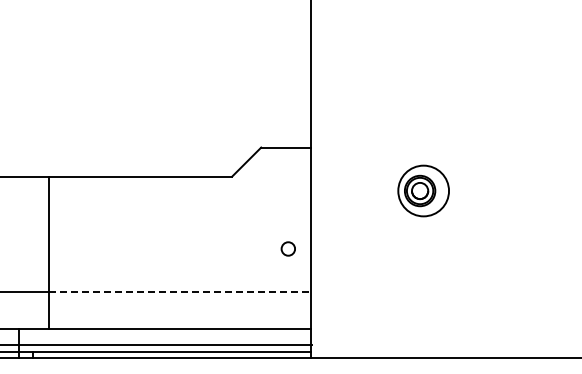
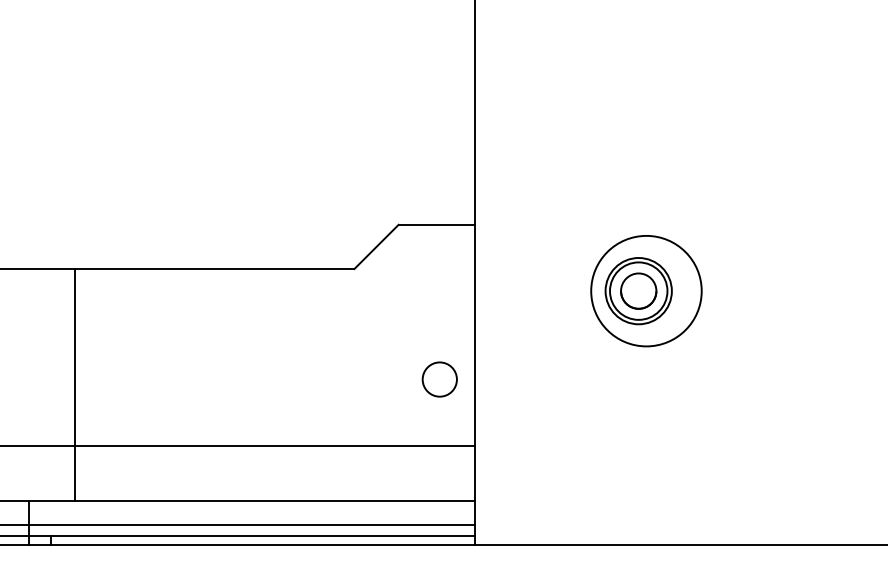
part: (423, 190) -> (646, 290), size x1.43
circle: (288, 248) -> (440, 378), size x1.67
line: (180, 292) -> (275, 445), dashed -> solid

